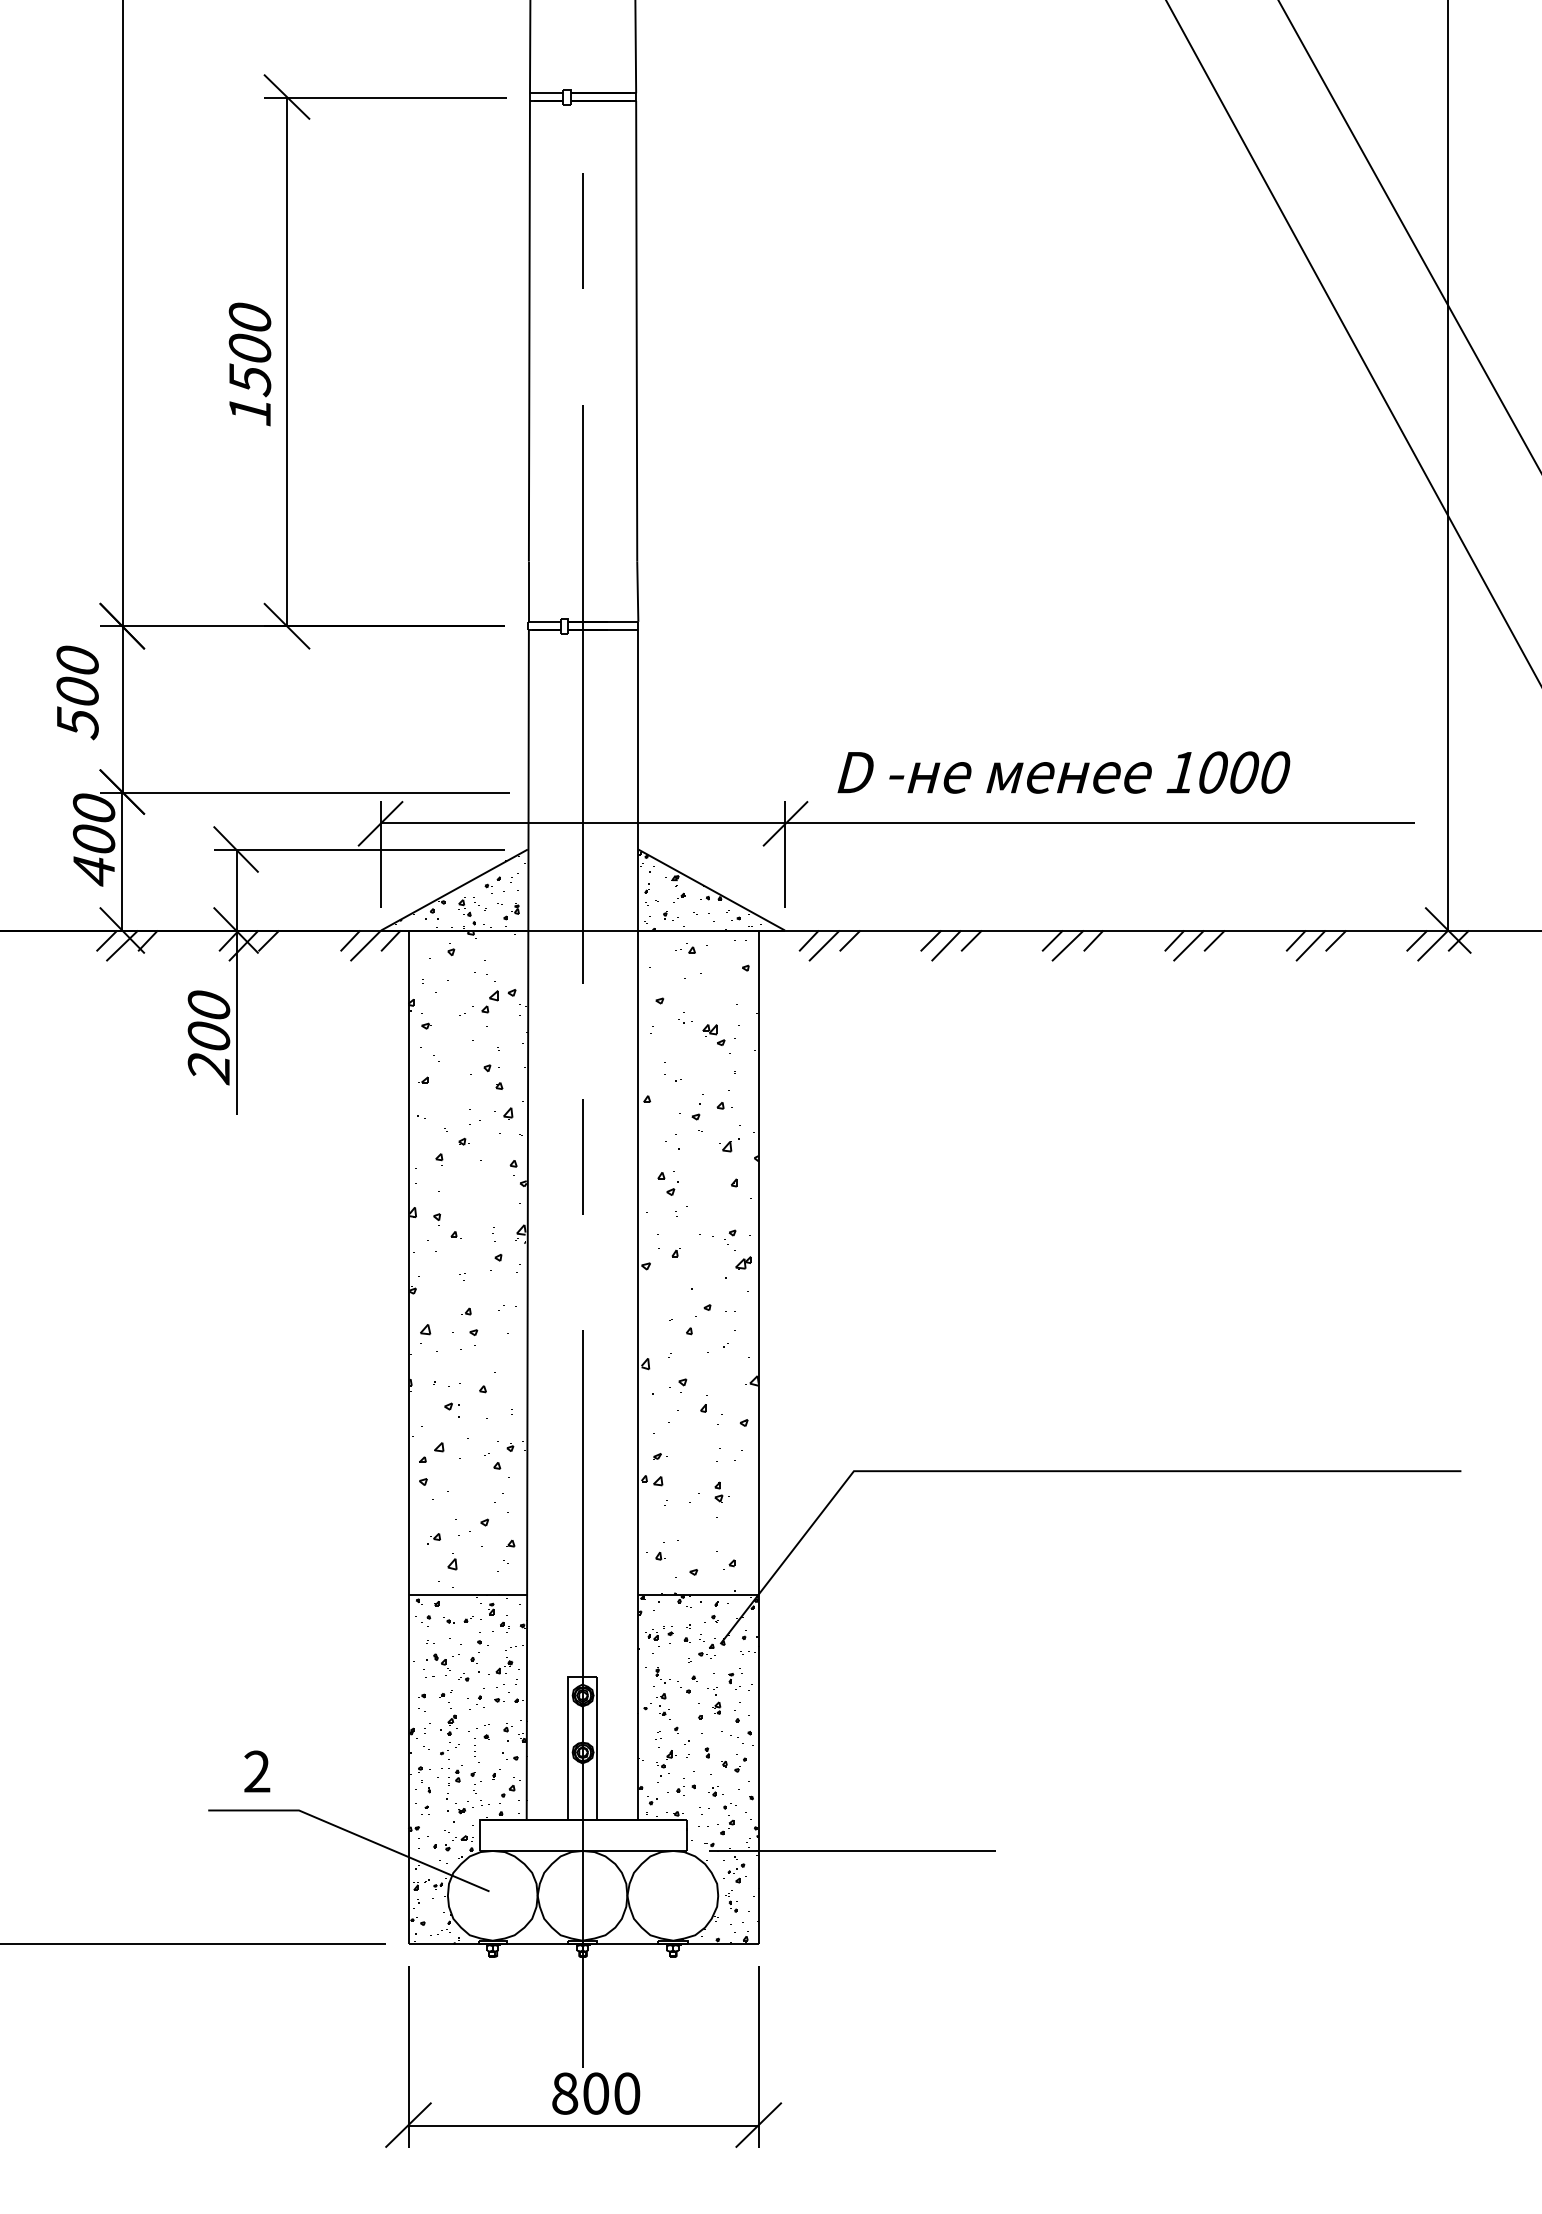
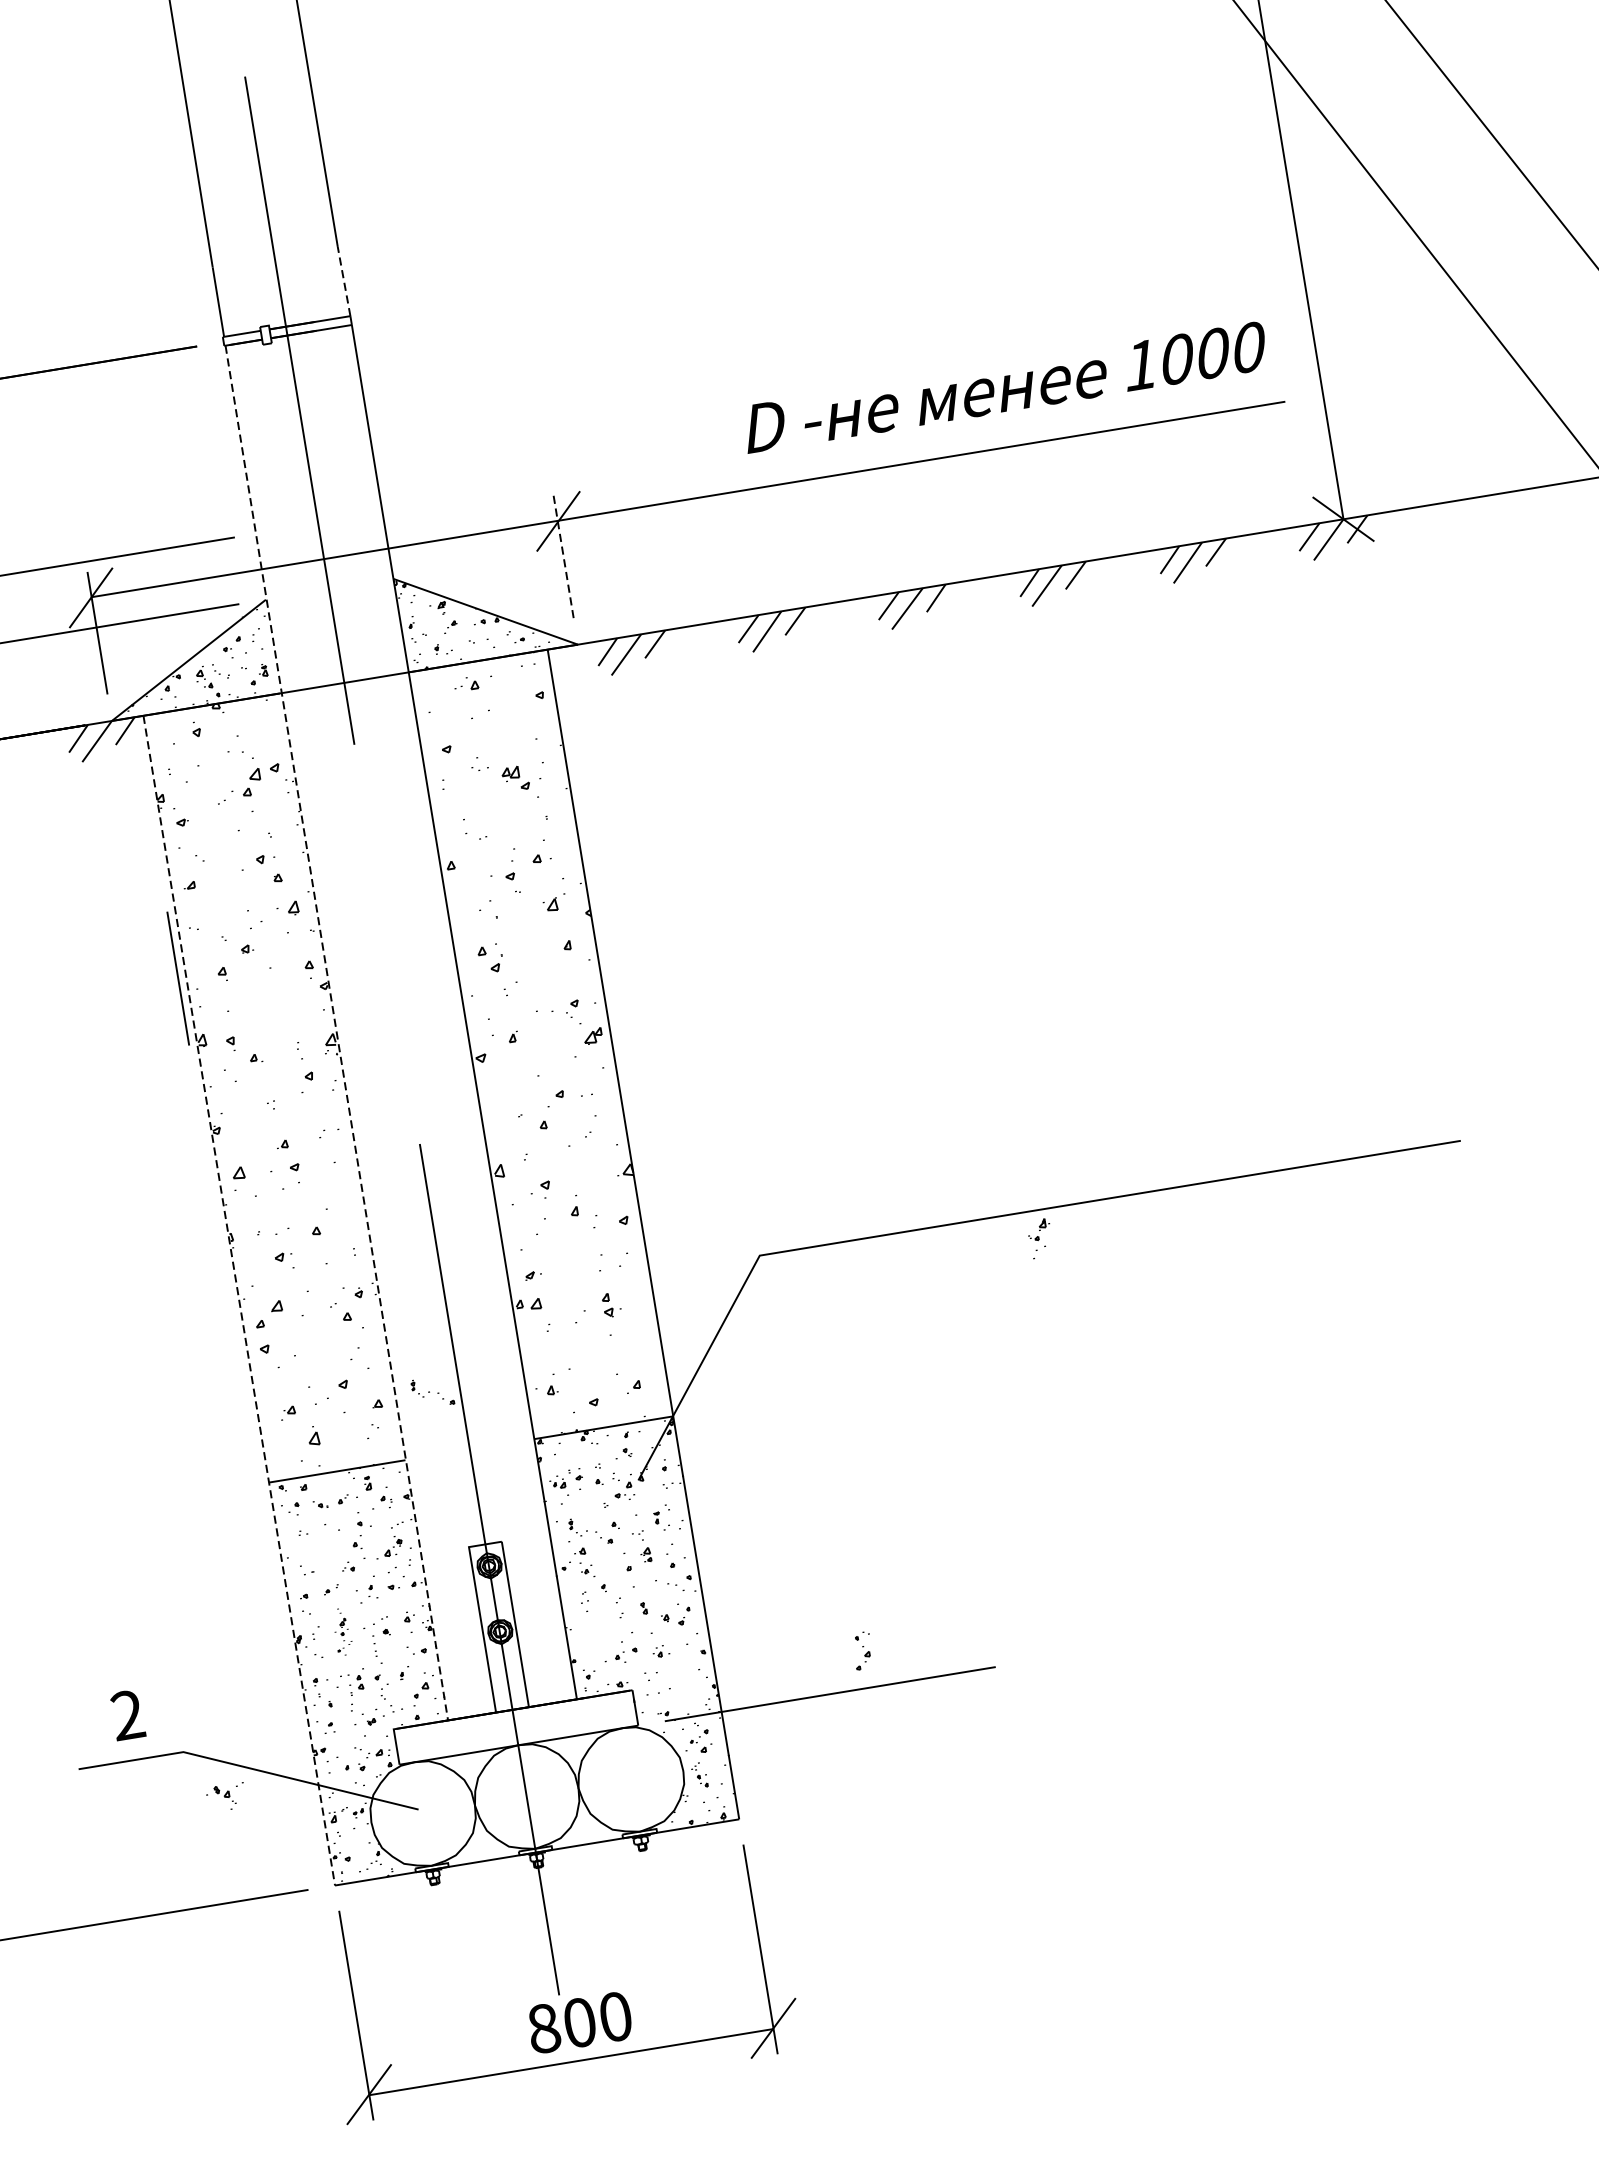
line: (637, 591) -> (343, 281), solid -> dashed
text: (1063, 772) -> (1004, 387), moved
line: (785, 853) -> (564, 555), solid -> dashed
line: (582, 1156) -> (178, 977), moved
line: (527, 1225) -> (336, 1033), solid -> dashed
line: (408, 1437) -> (239, 1300), solid -> dashed
part: (558, 1541) -> (432, 1392), added
part: (442, 1664) -> (225, 1797), moved
part: (449, 1730) -> (342, 1631), size x0.7
part: (666, 1766) -> (1040, 1238), moved
part: (728, 1819) -> (863, 1651), moved

